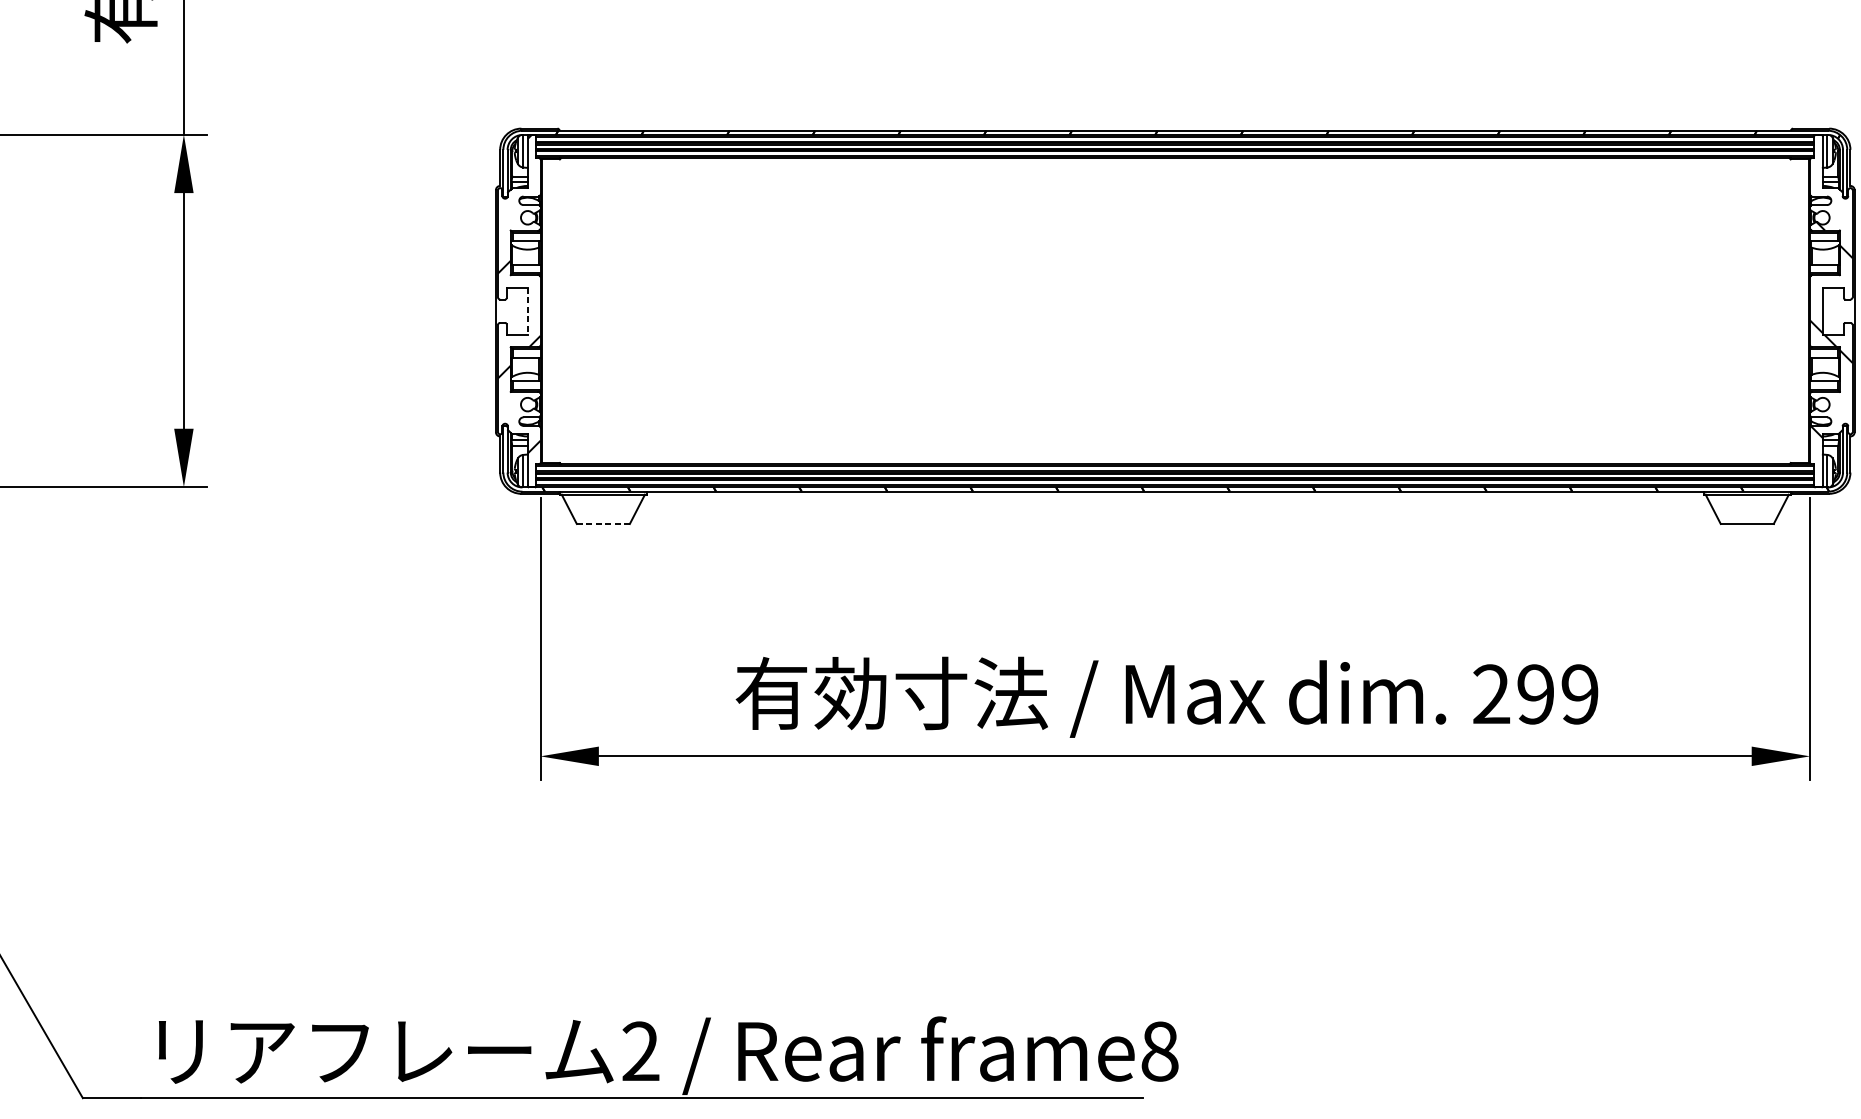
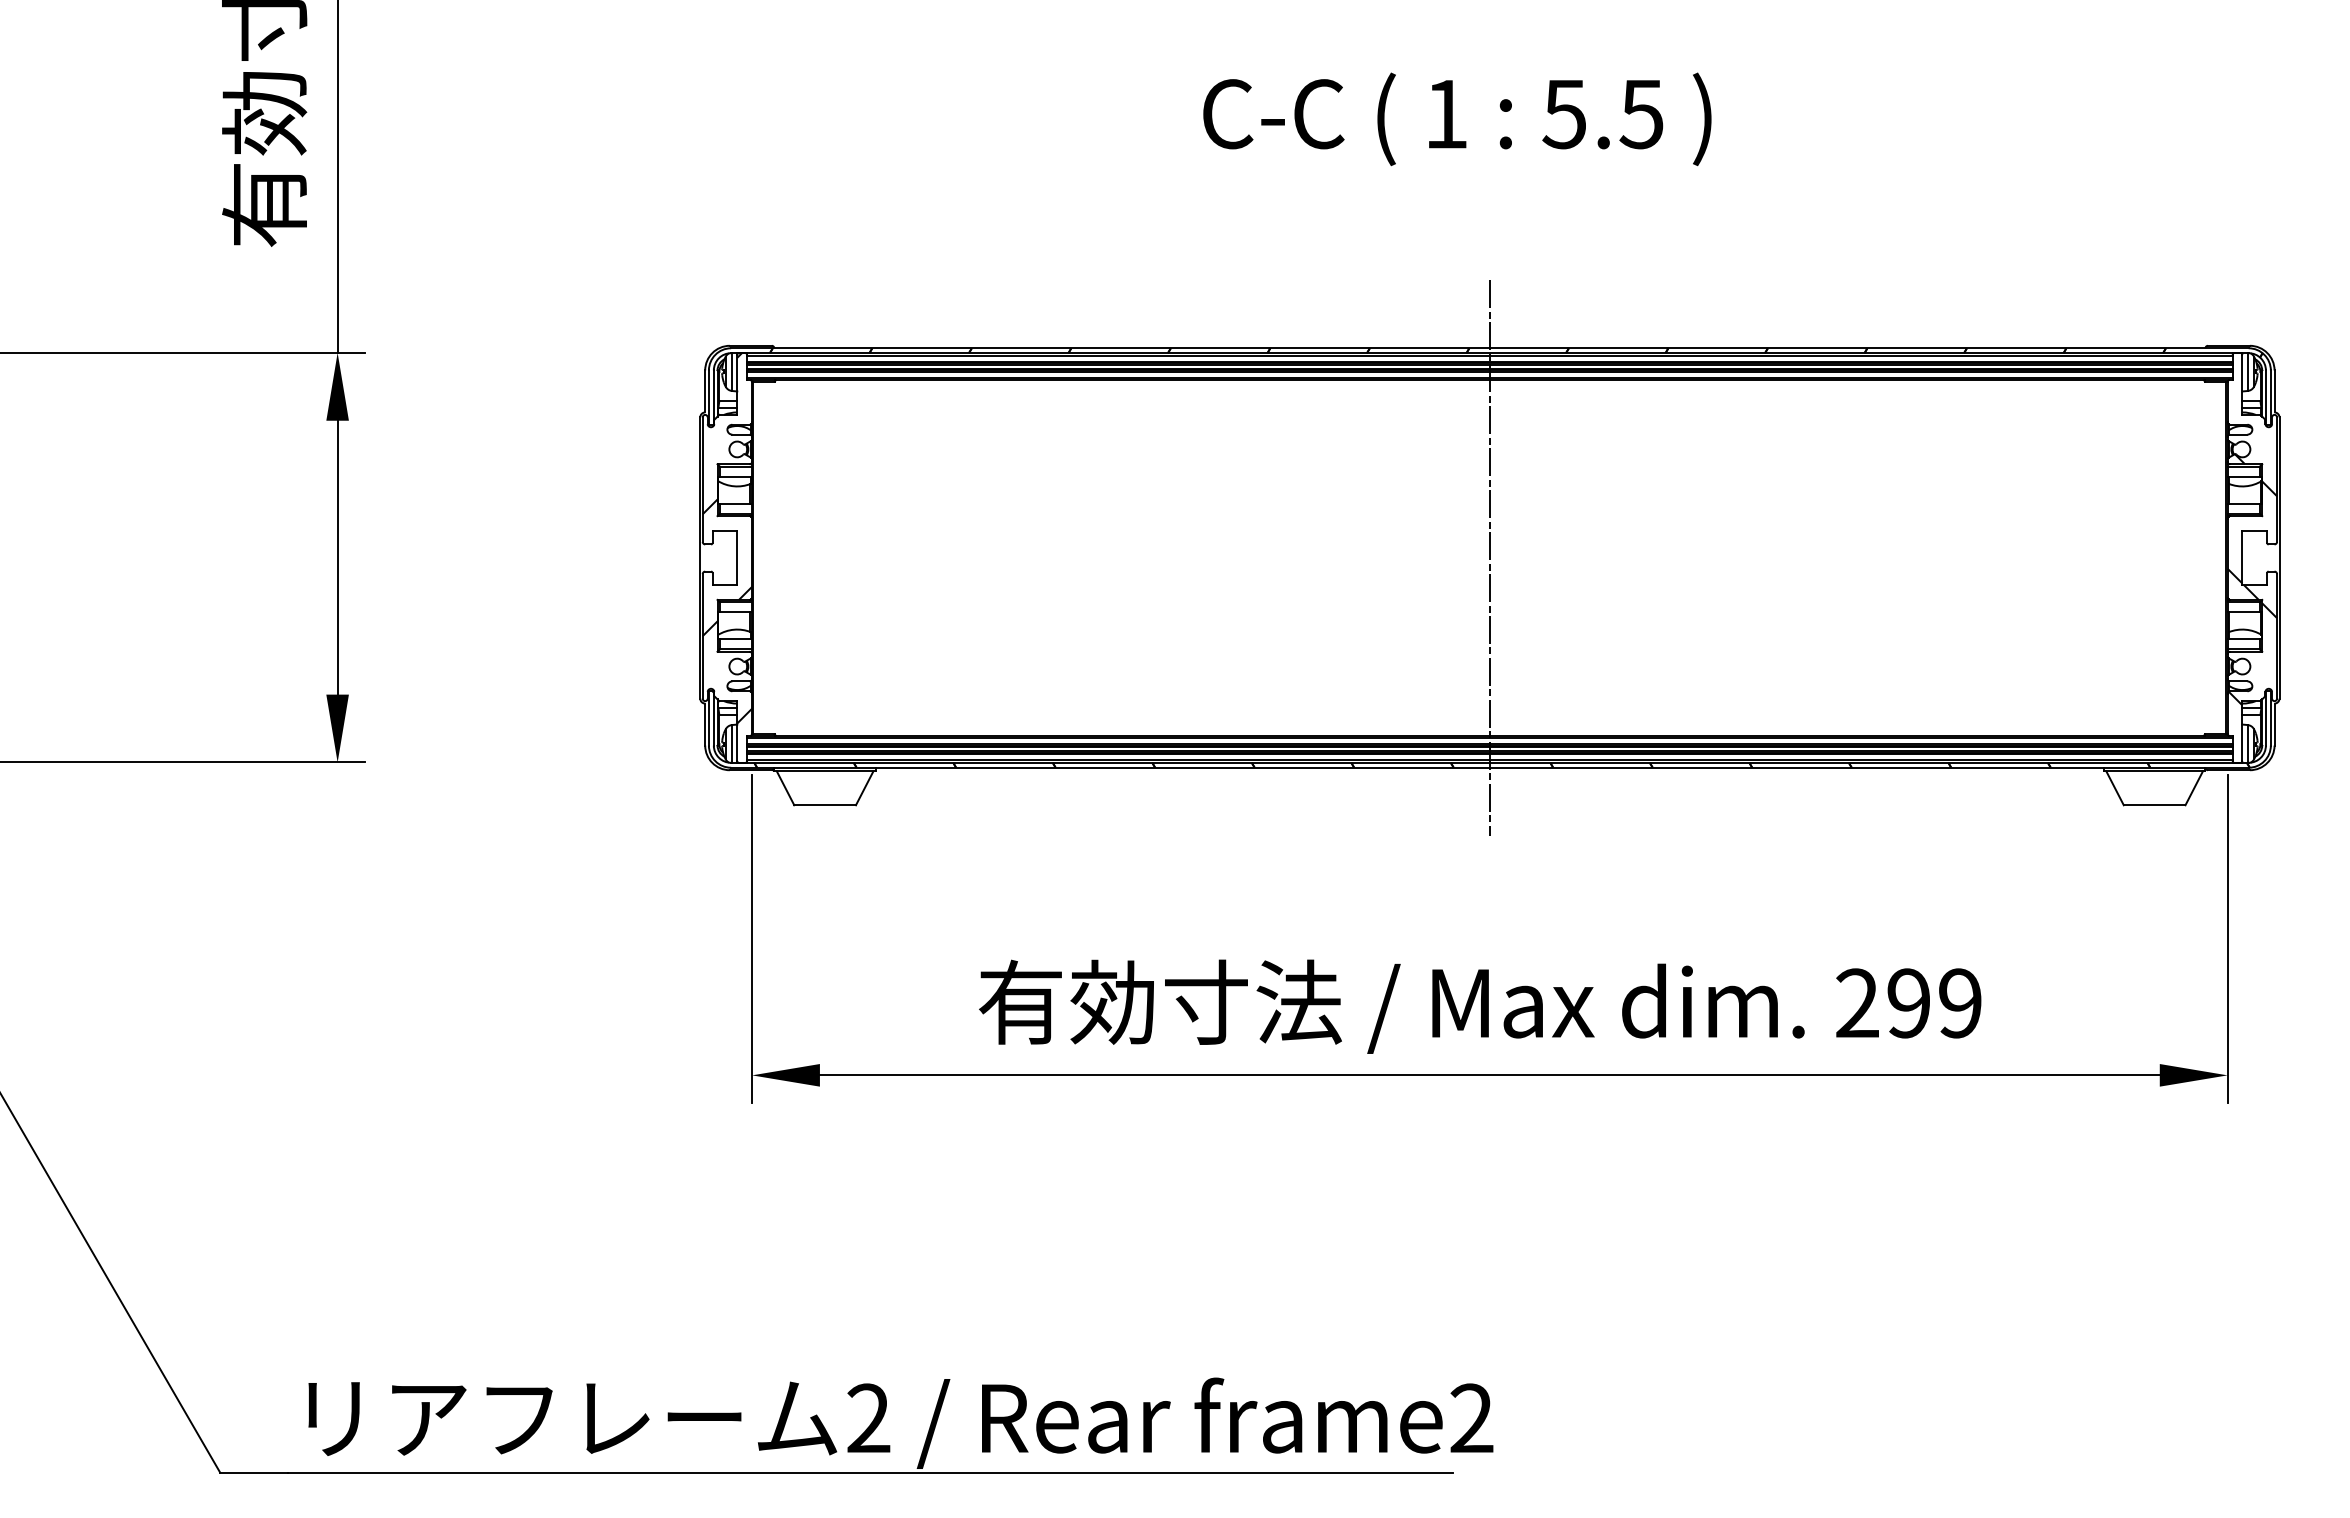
line: (1174, 310) -> (1489, 557), added
line: (527, 311) -> (737, 558), dashed -> solid
line: (603, 524) -> (825, 805), dashed -> solid
text: (1159, 1051) -> (1471, 1418), frame8 -> frame2

